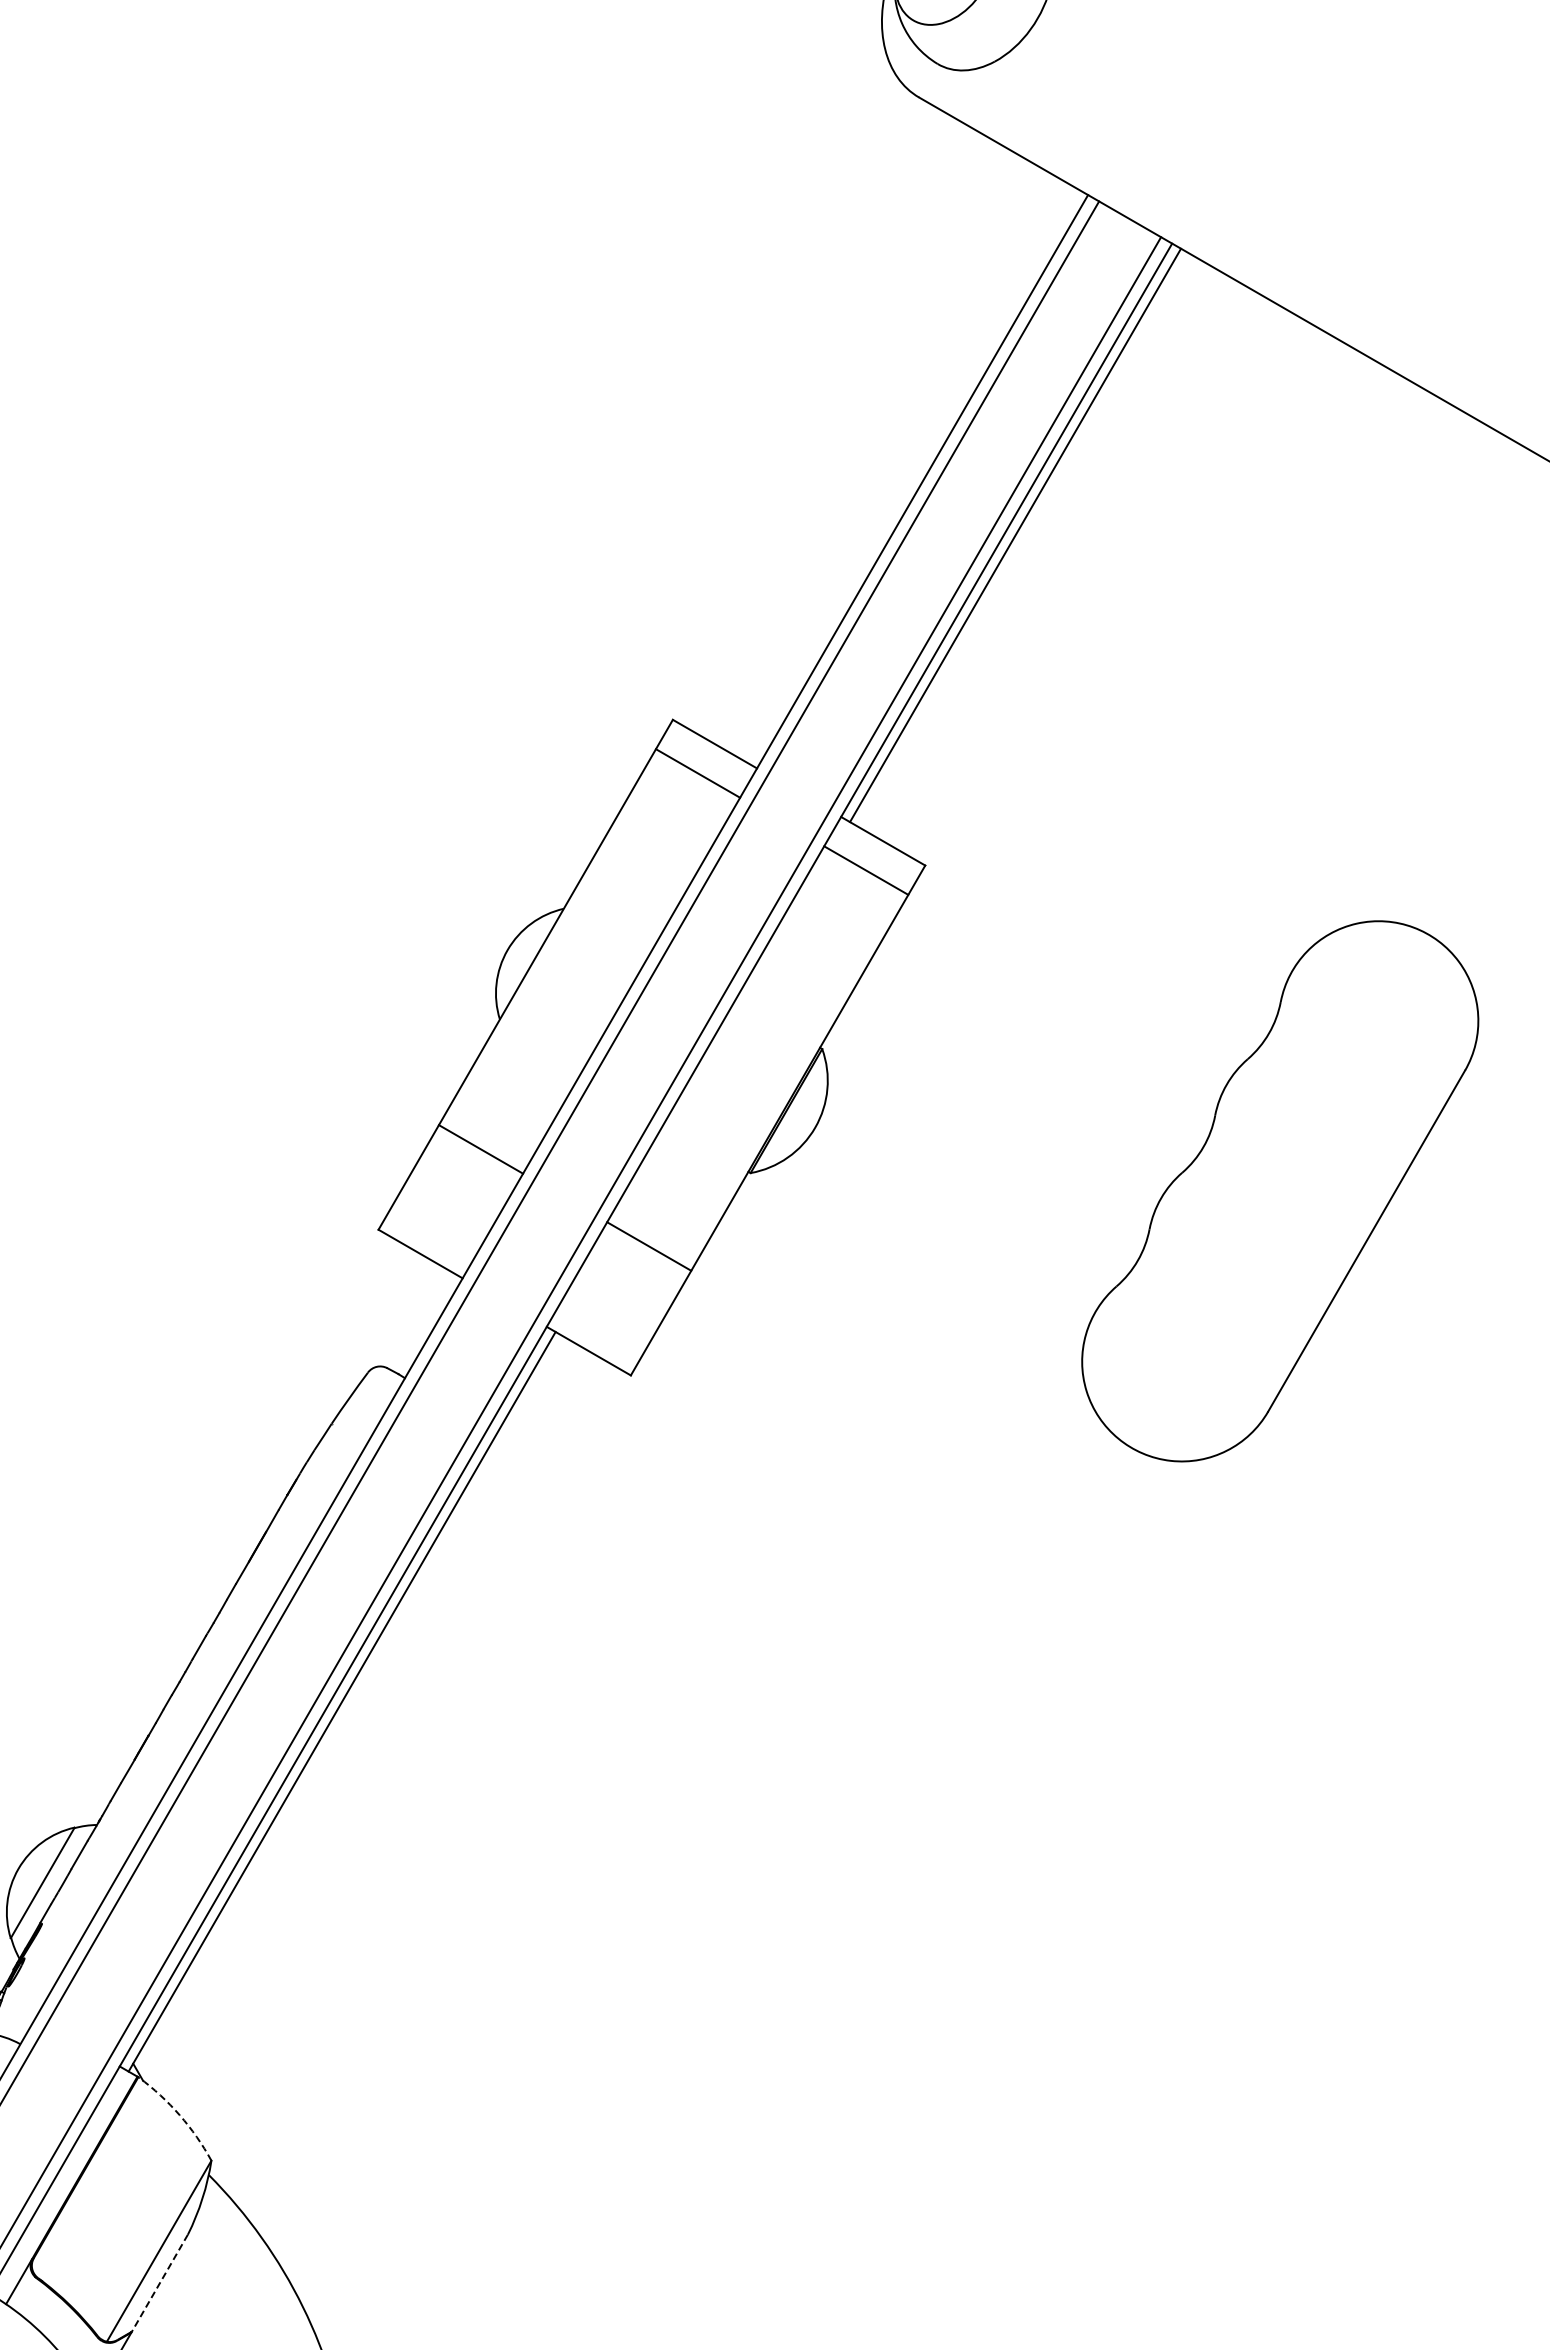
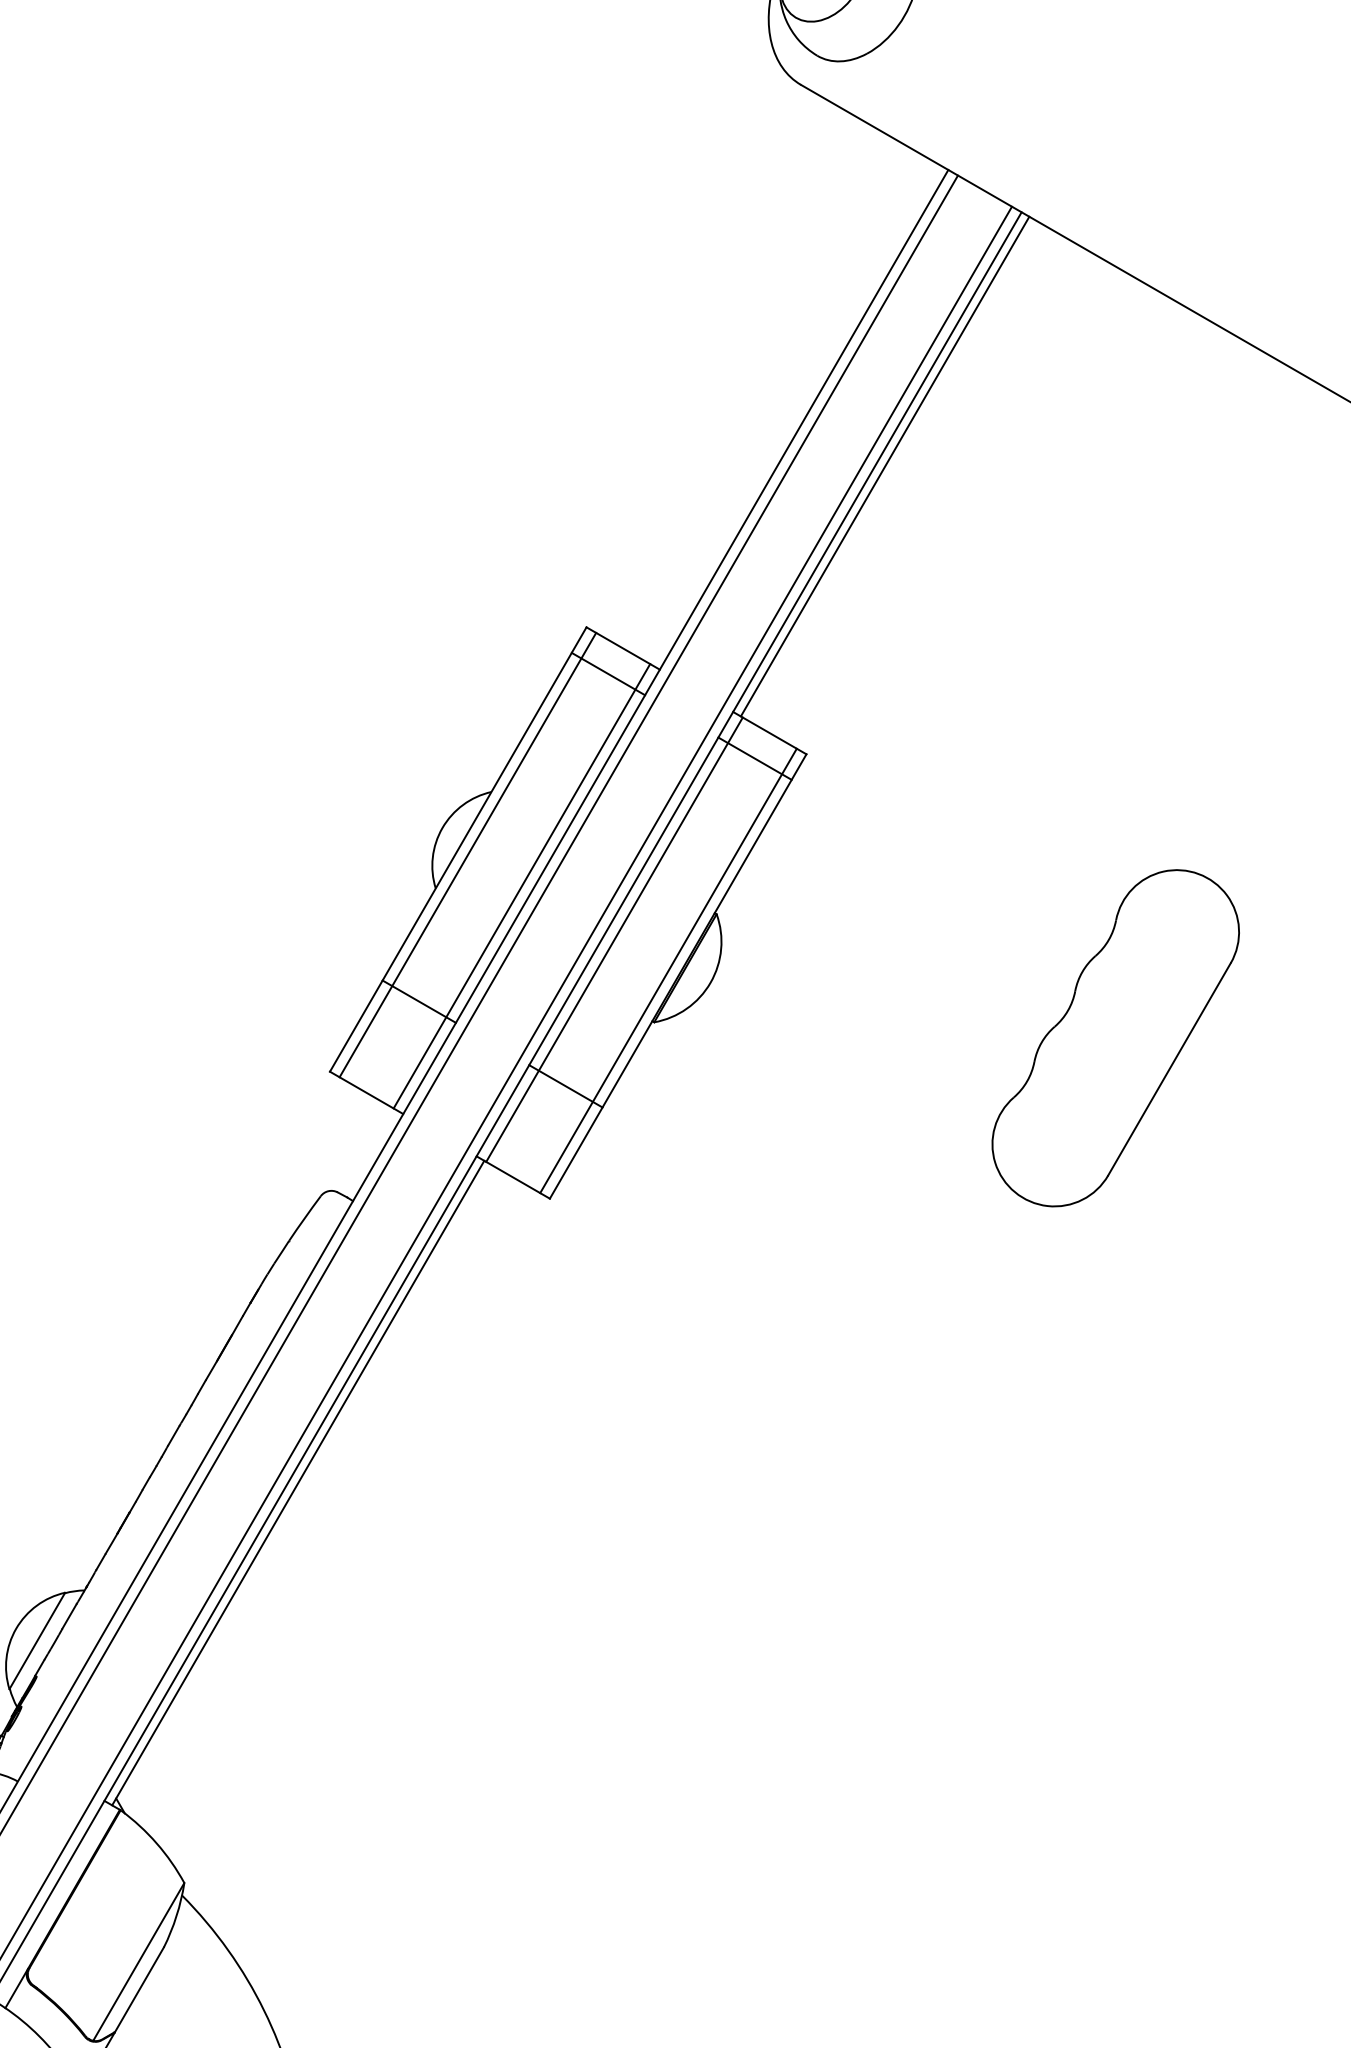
line: (536, 981) -> (467, 855), added
line: (598, 1016) -> (521, 885), added
line: (704, 1078) -> (614, 939), added
line: (766, 1114) -> (668, 971), added
part: (1279, 1191) -> (1115, 1038), size x0.71
arc: (179, 2115) -> (156, 1843), dashed -> solid
line: (159, 2283) -> (139, 1990), dashed -> solid

